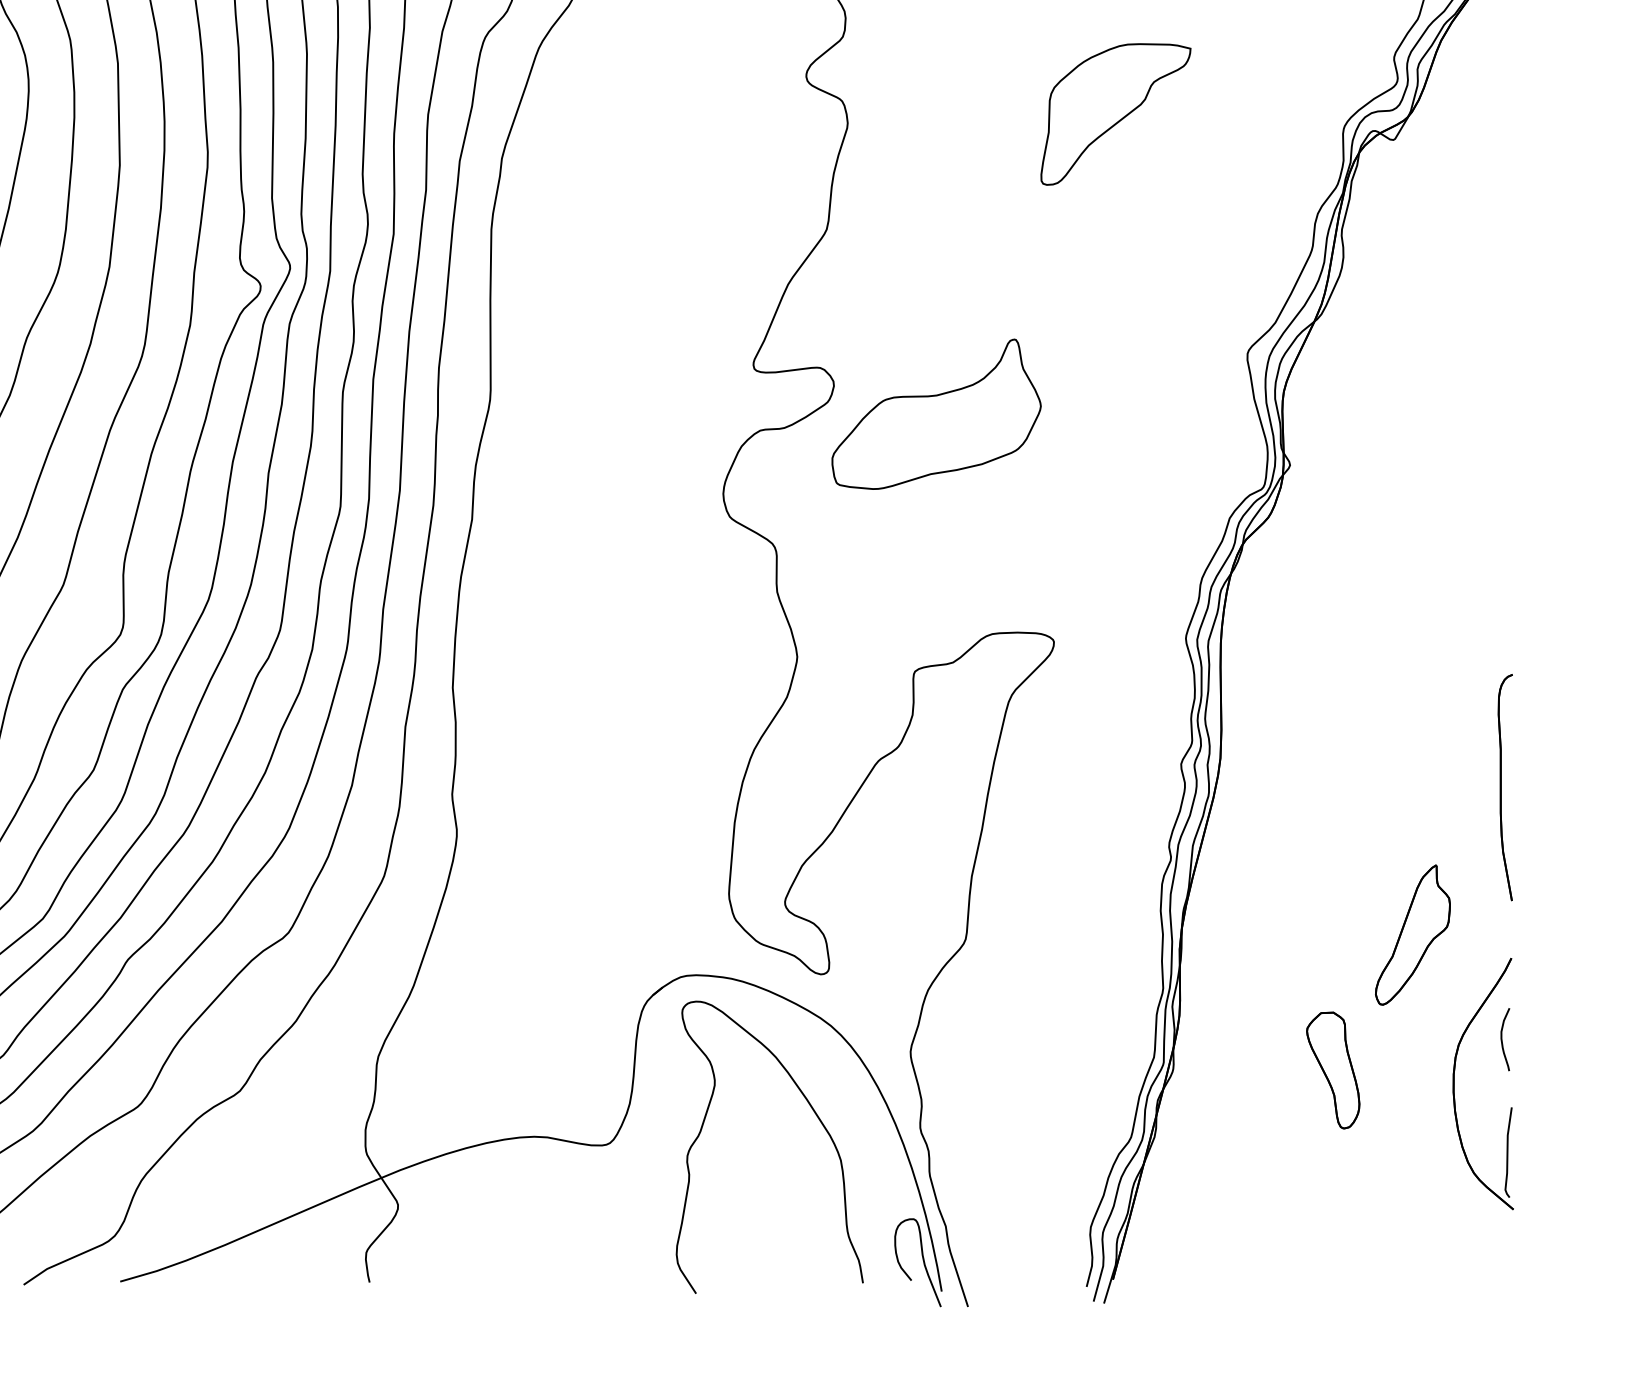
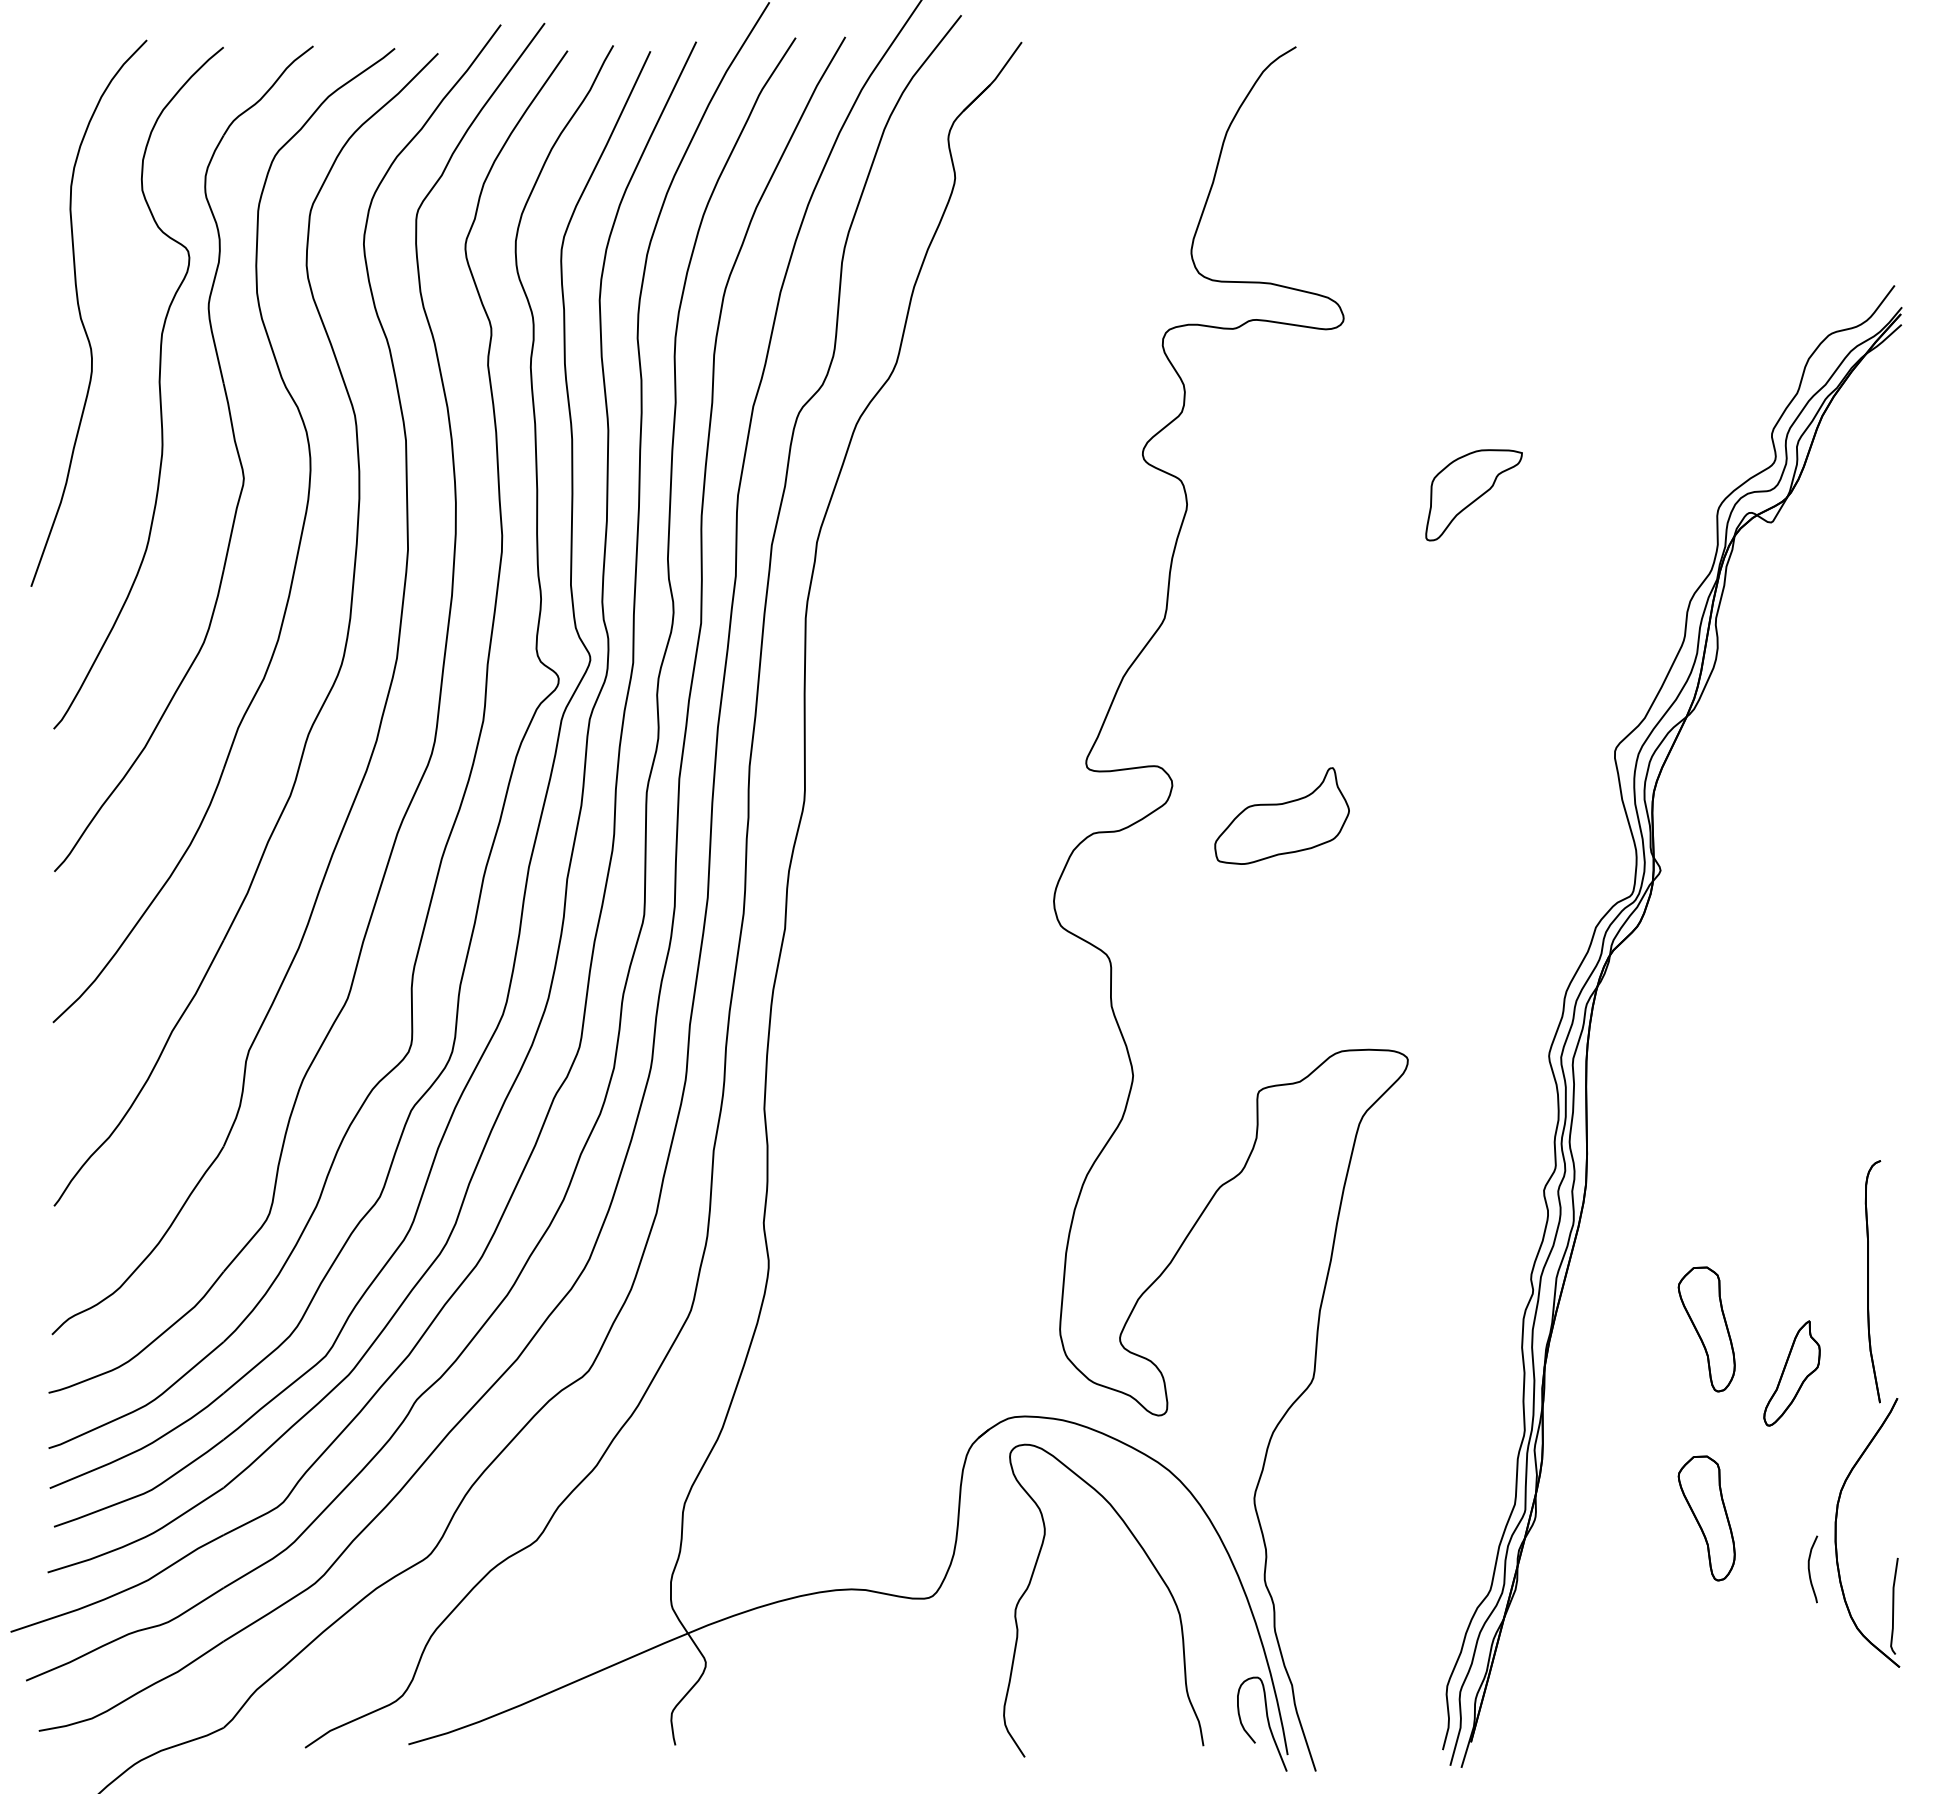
part: (1115, 114) -> (1473, 495), size x0.6
part: (935, 413) -> (1281, 815), size x0.6
part: (1504, 787) -> (1872, 1281), moved
part: (1333, 893) -> (1706, 1329), added
part: (1412, 935) -> (1791, 1373), size x0.7
curve: (1503, 1041) -> (1810, 1571), moved

